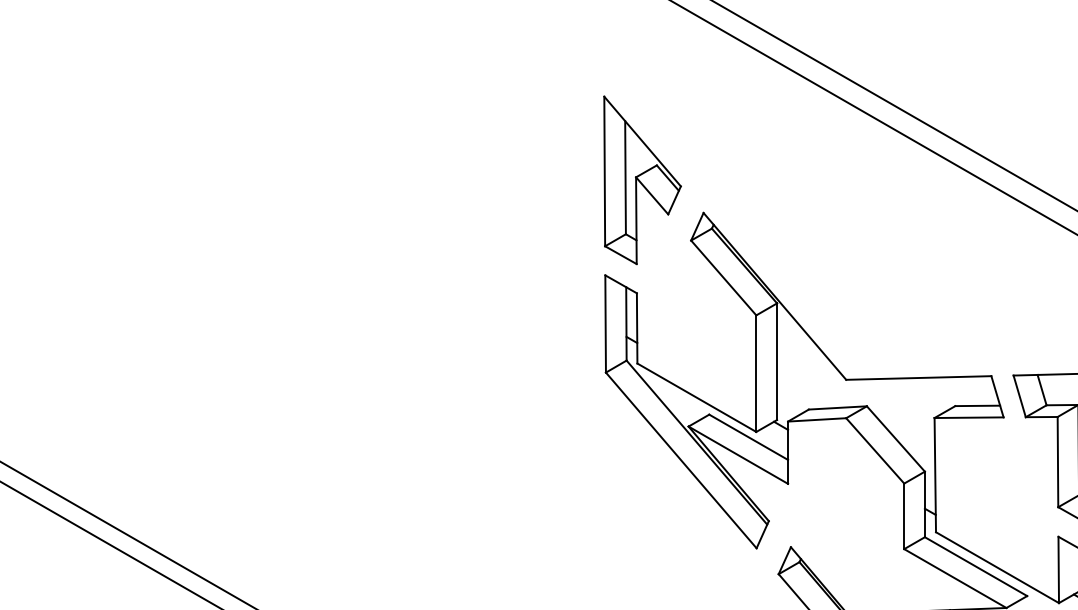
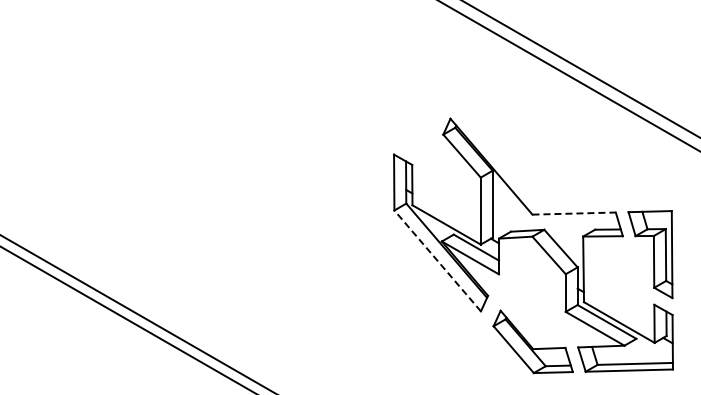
part: (642, 179) -> (415, 99), removed
line: (919, 377) -> (574, 213), solid -> dashed
line: (680, 459) -> (437, 260), solid -> dashed

